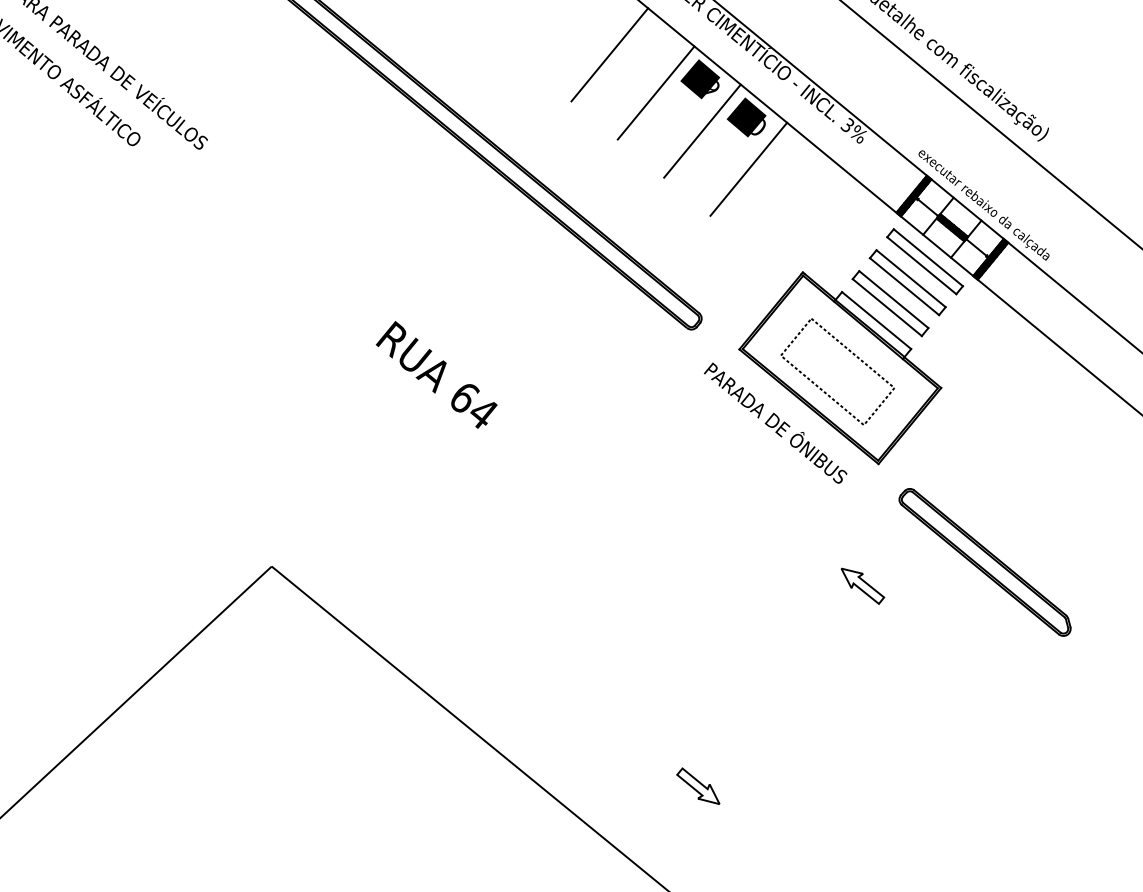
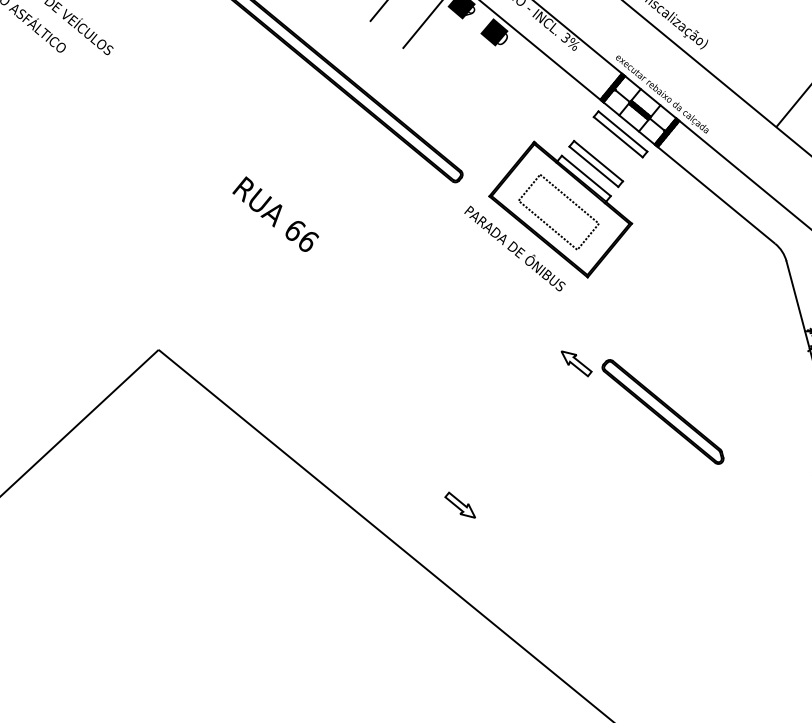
line: (702, 130) -> (463, 41), removed
line: (748, 168) -> (495, 68), removed
part: (907, 283) -> (608, 149), removed
text: (485, 414) -> (309, 242), 64 -> 66
part: (984, 561) -> (662, 411), moved

